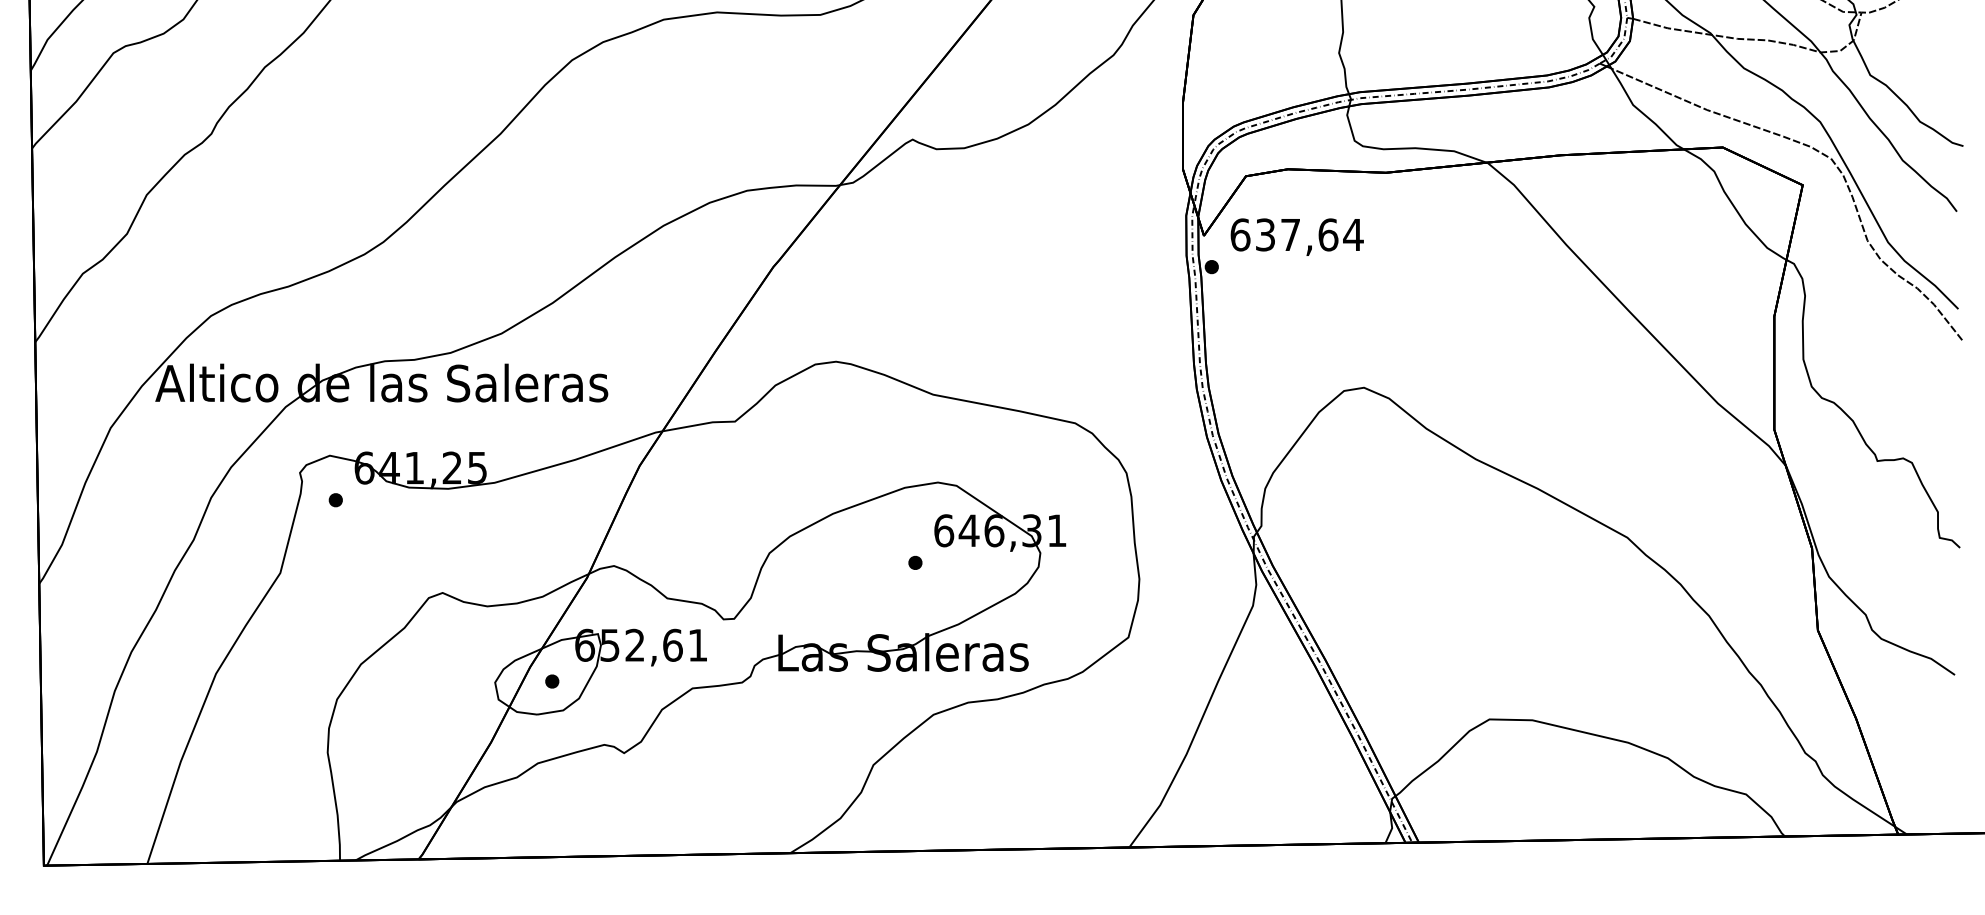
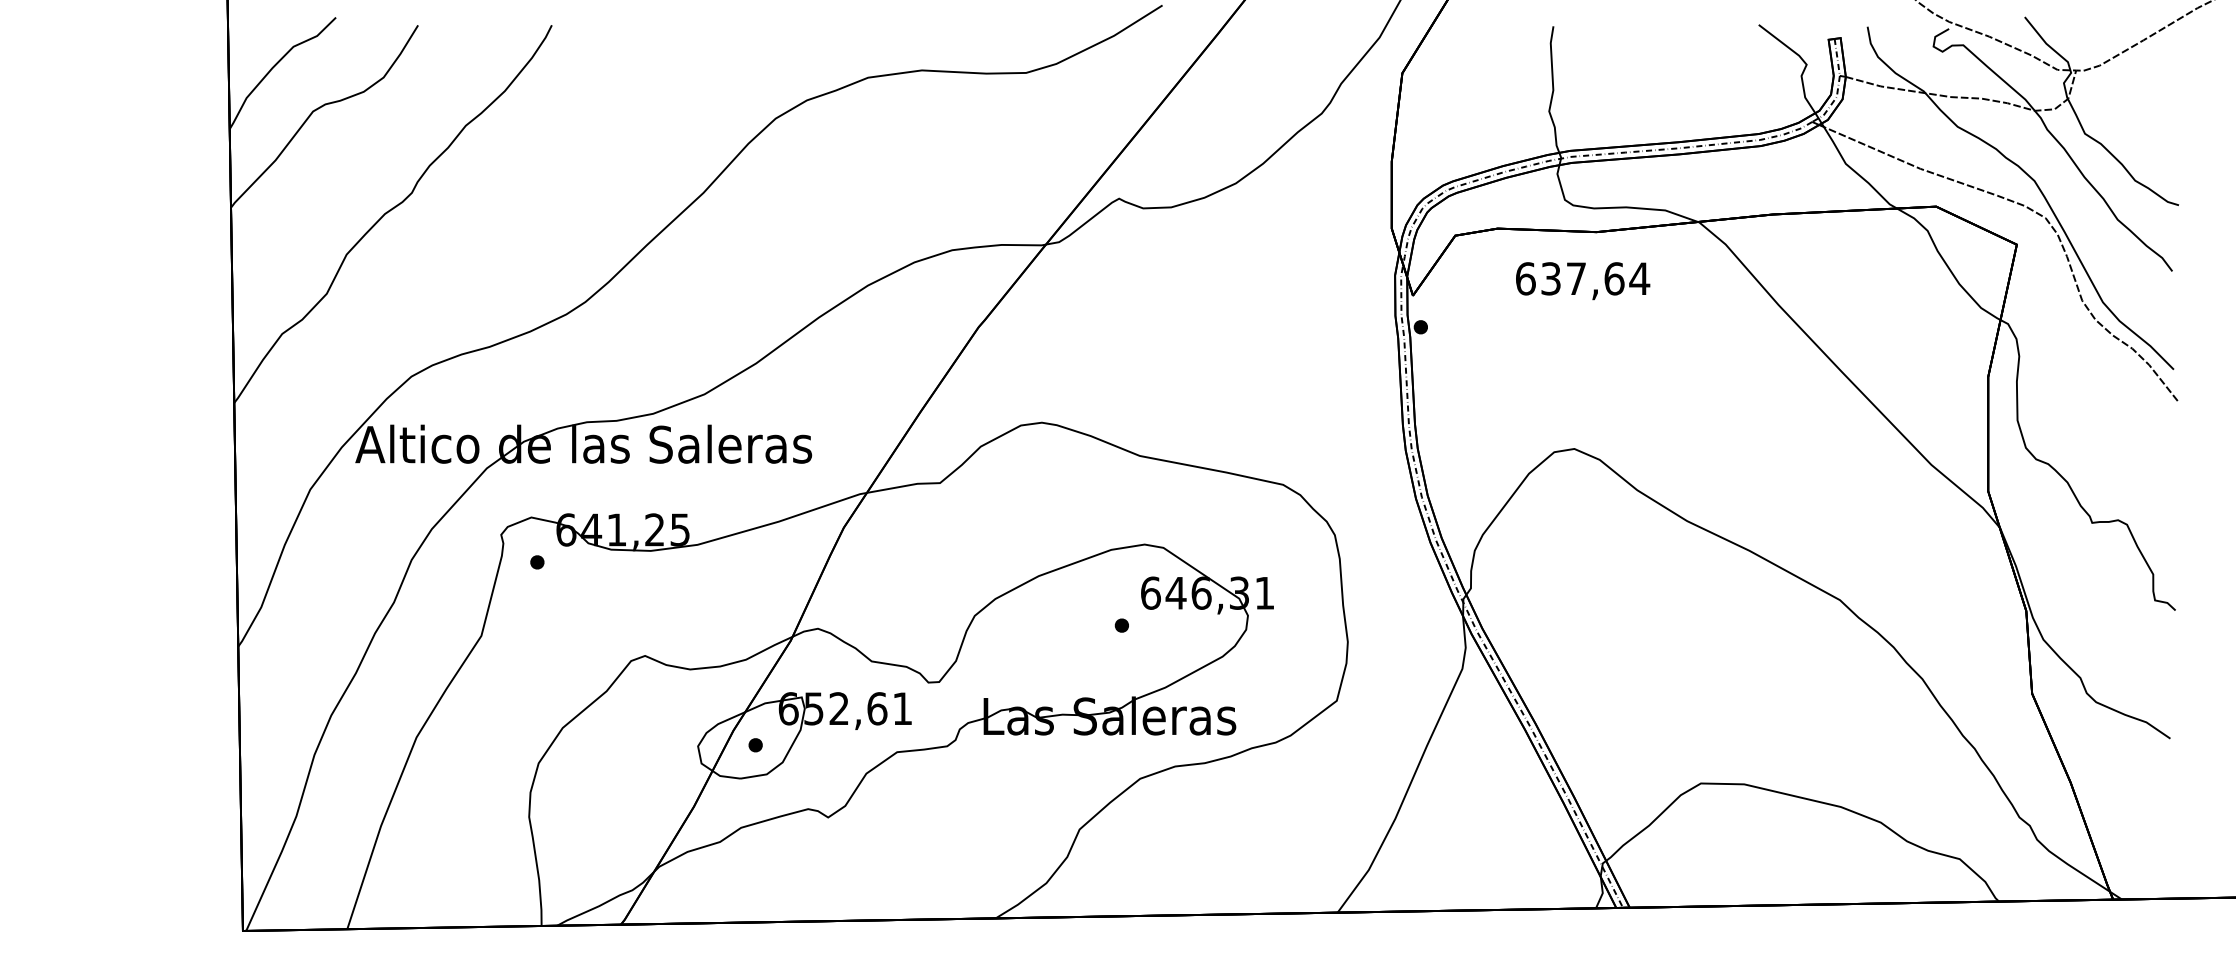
text: (1297, 237) -> (1583, 281), moved

